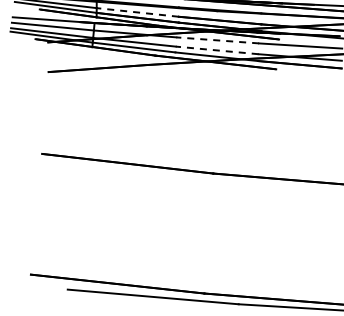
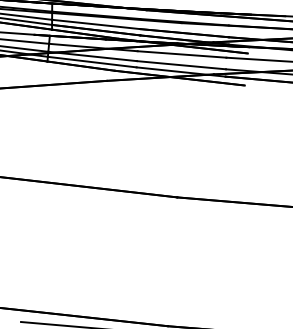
line: (137, 12) -> (95, 24), dashed -> solid
line: (217, 40) -> (181, 54), dashed -> solid
line: (217, 50) -> (181, 65), dashed -> solid

